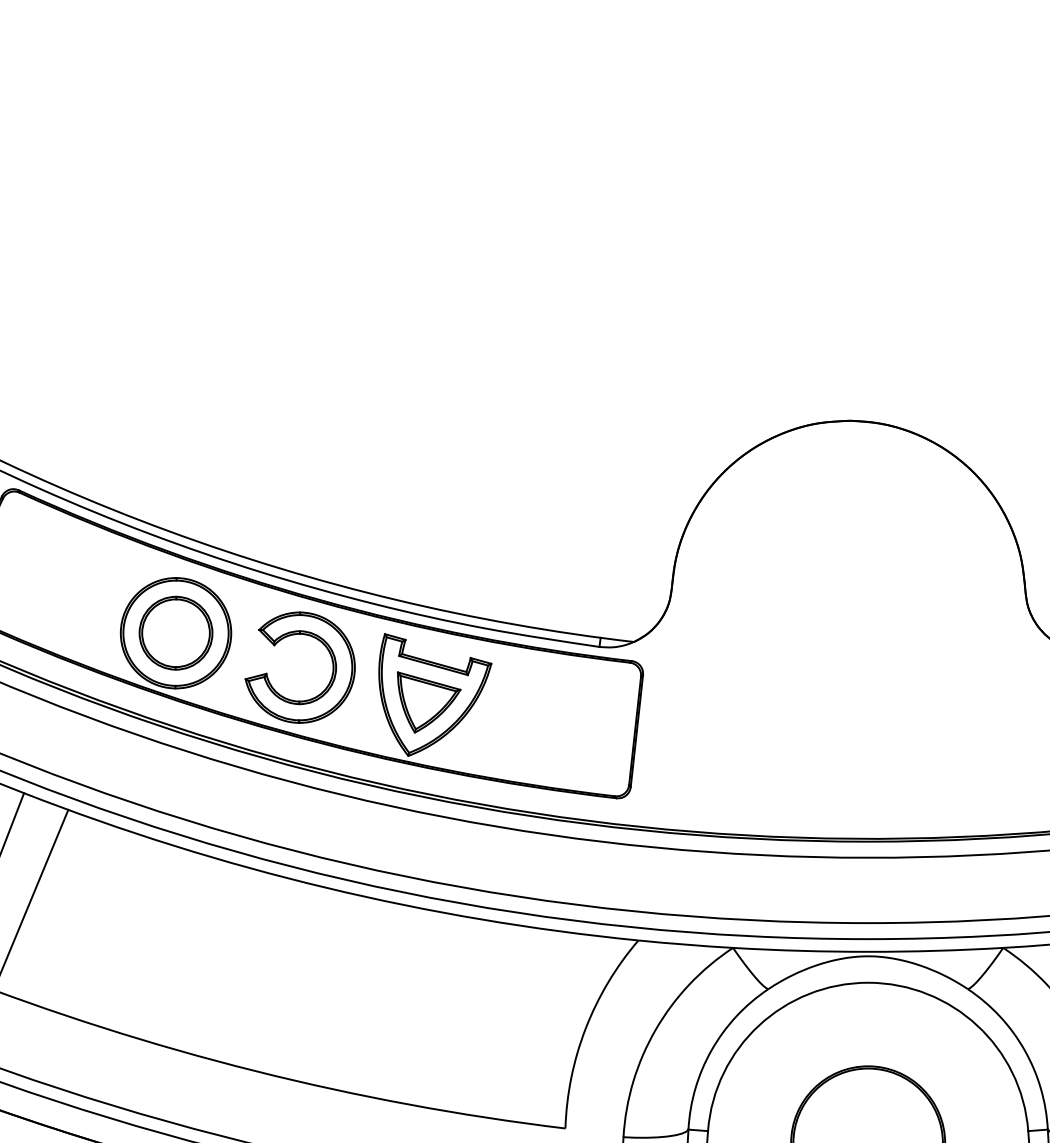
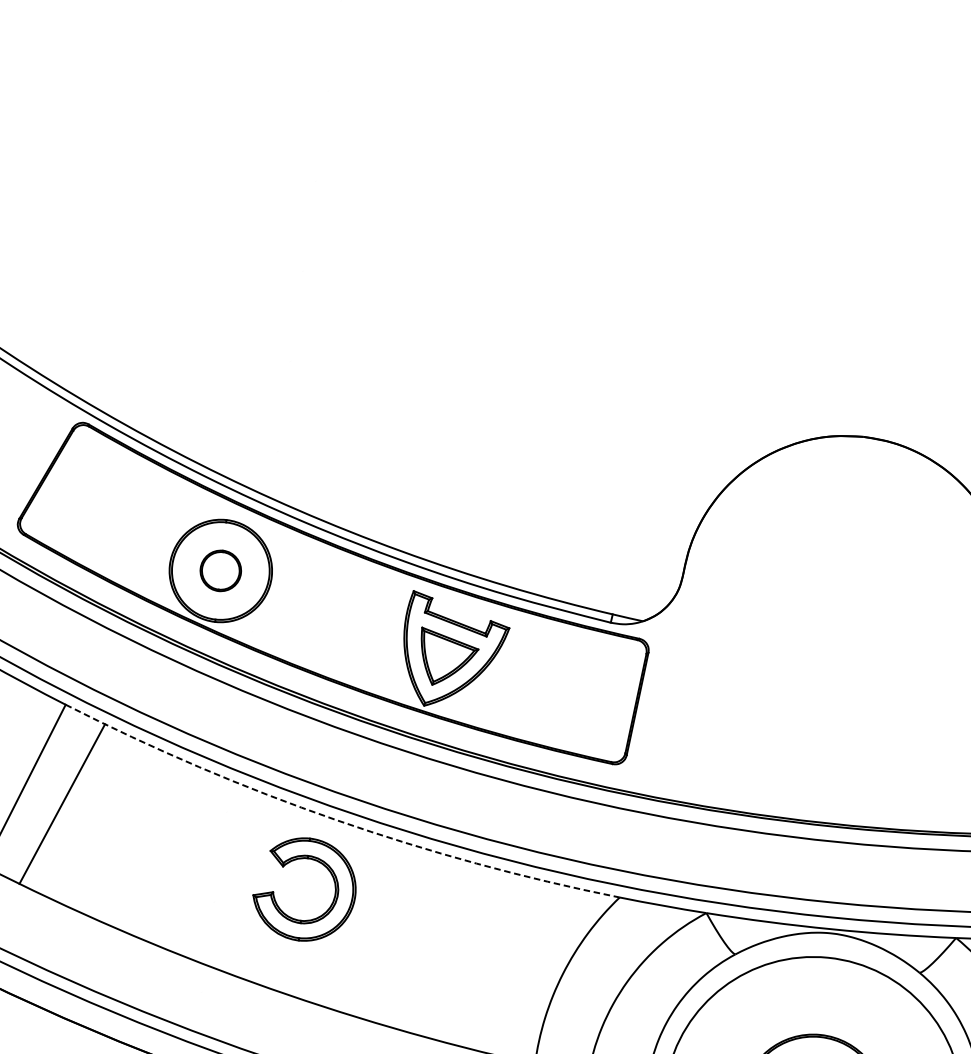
part: (175, 632) -> (220, 570), size x0.6
part: (283, 639) -> (292, 862), moved
arc: (326, 887) -> (336, 819), solid -> dashed

